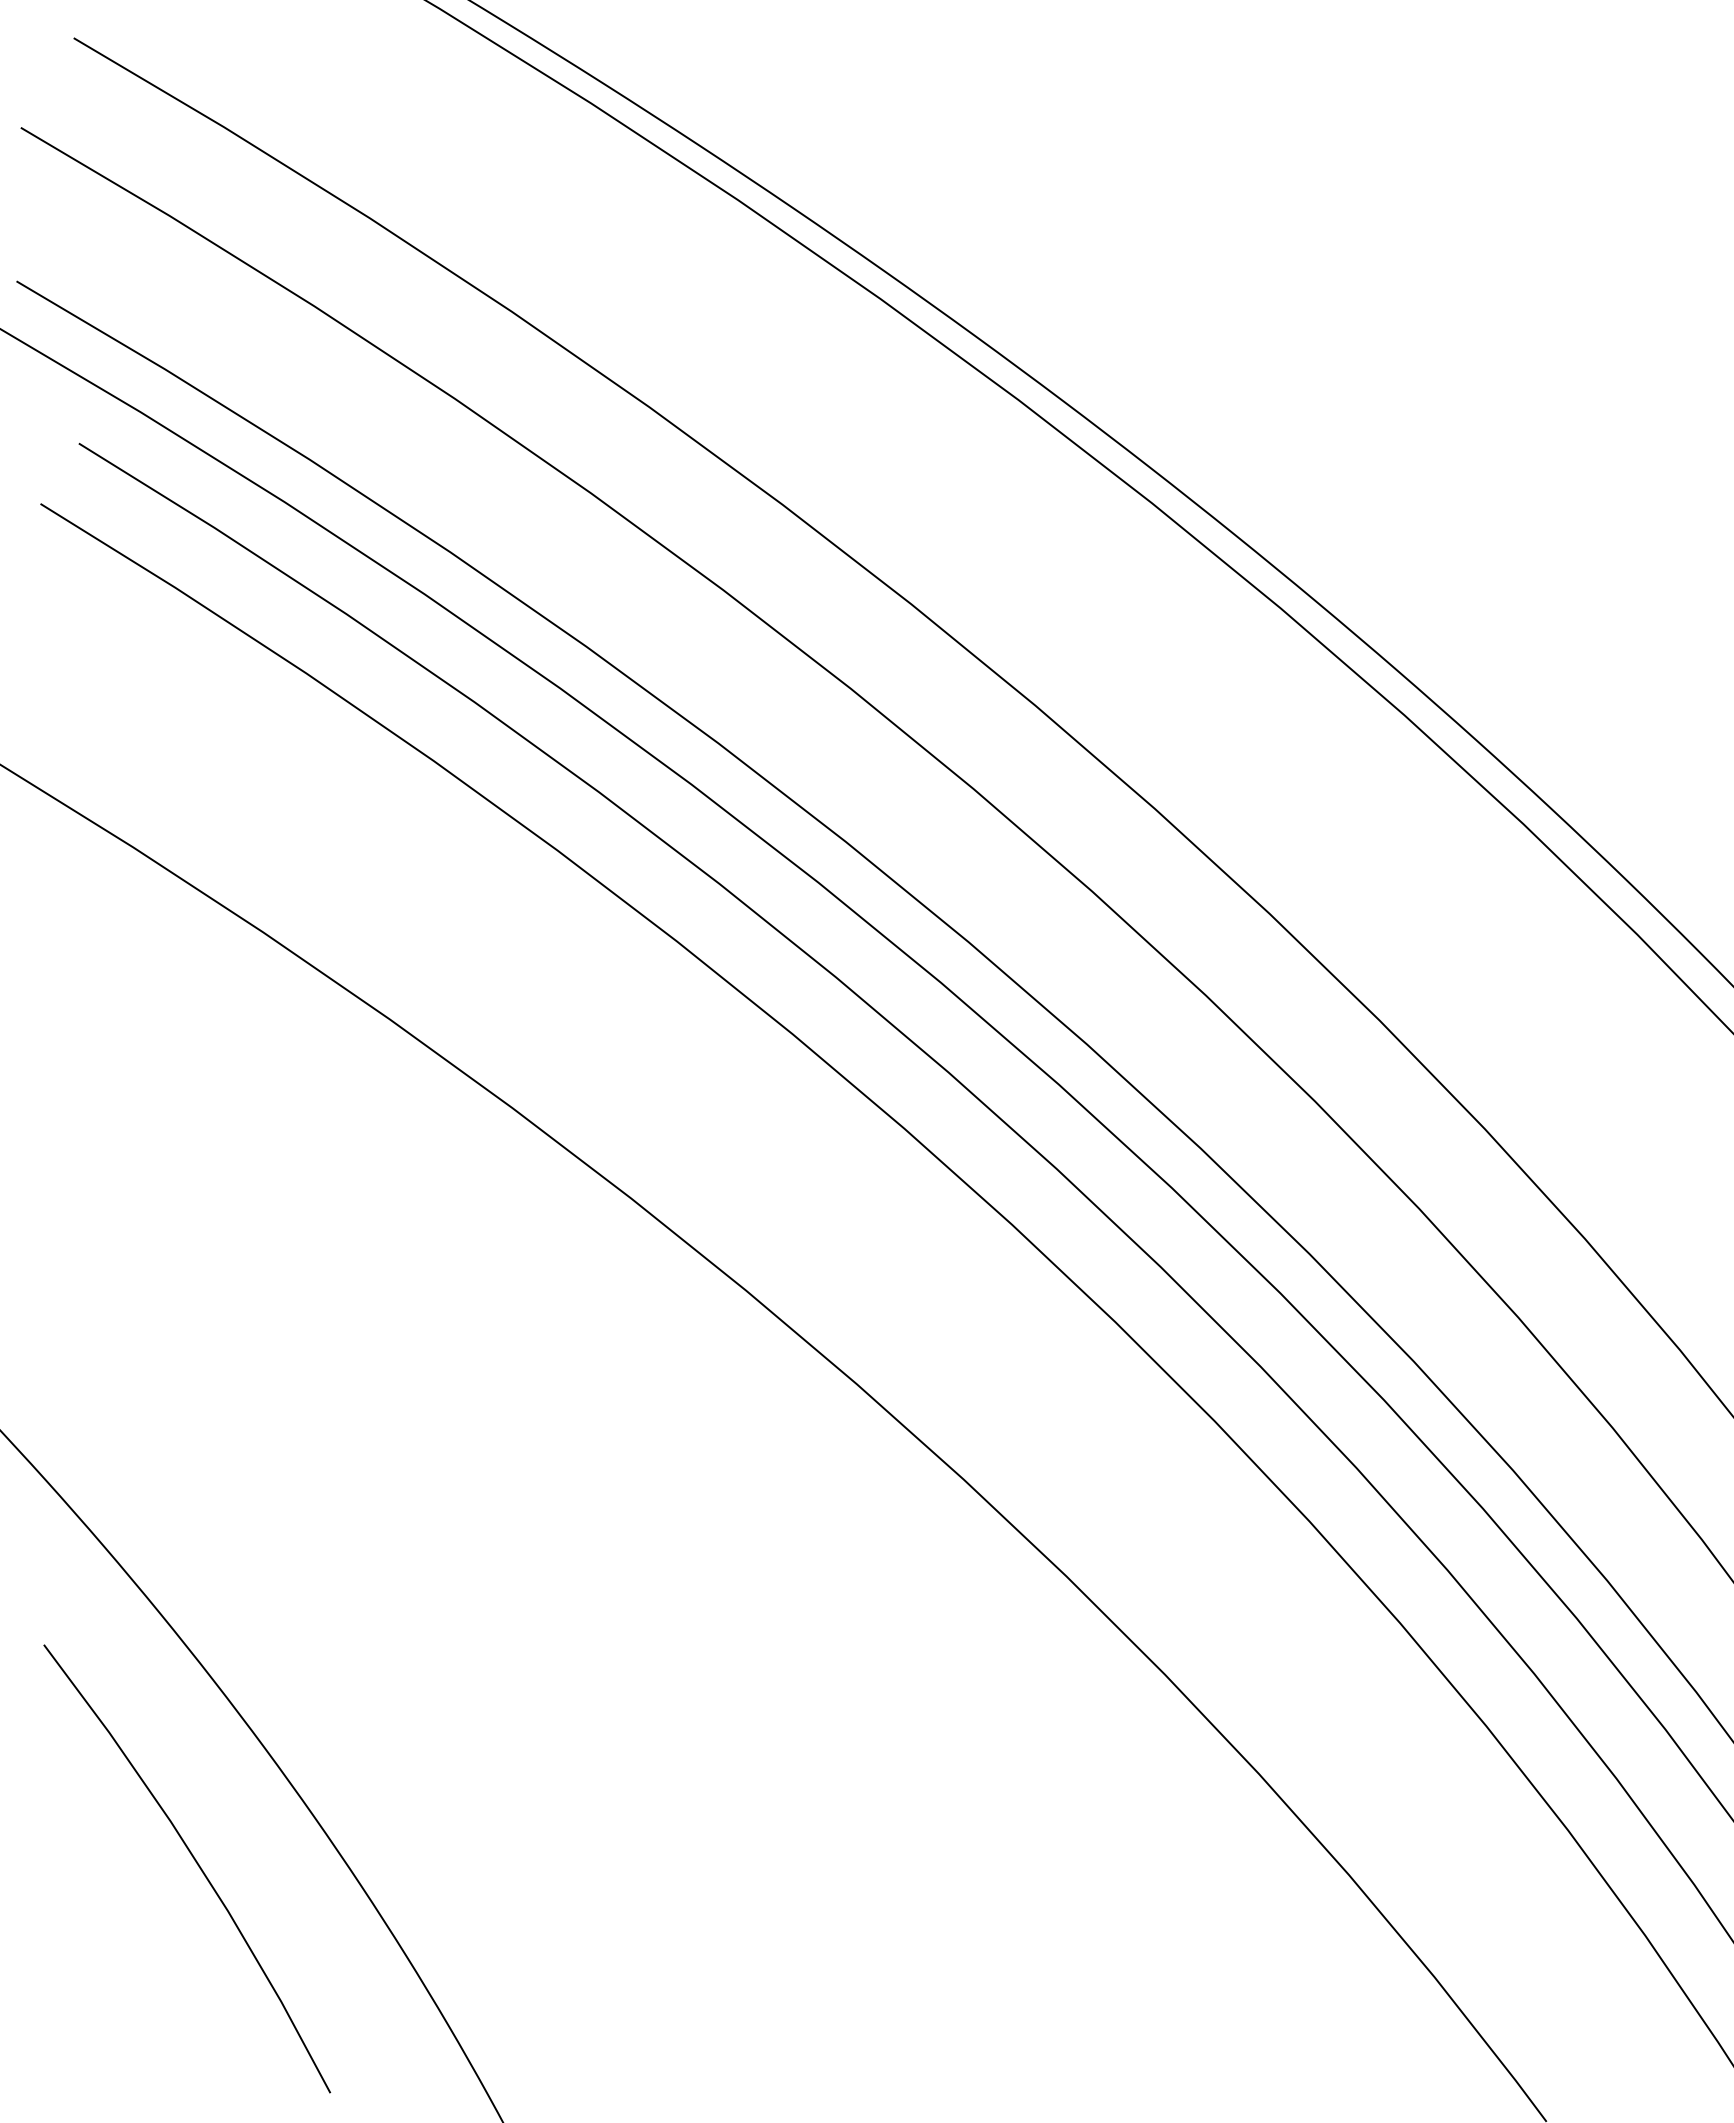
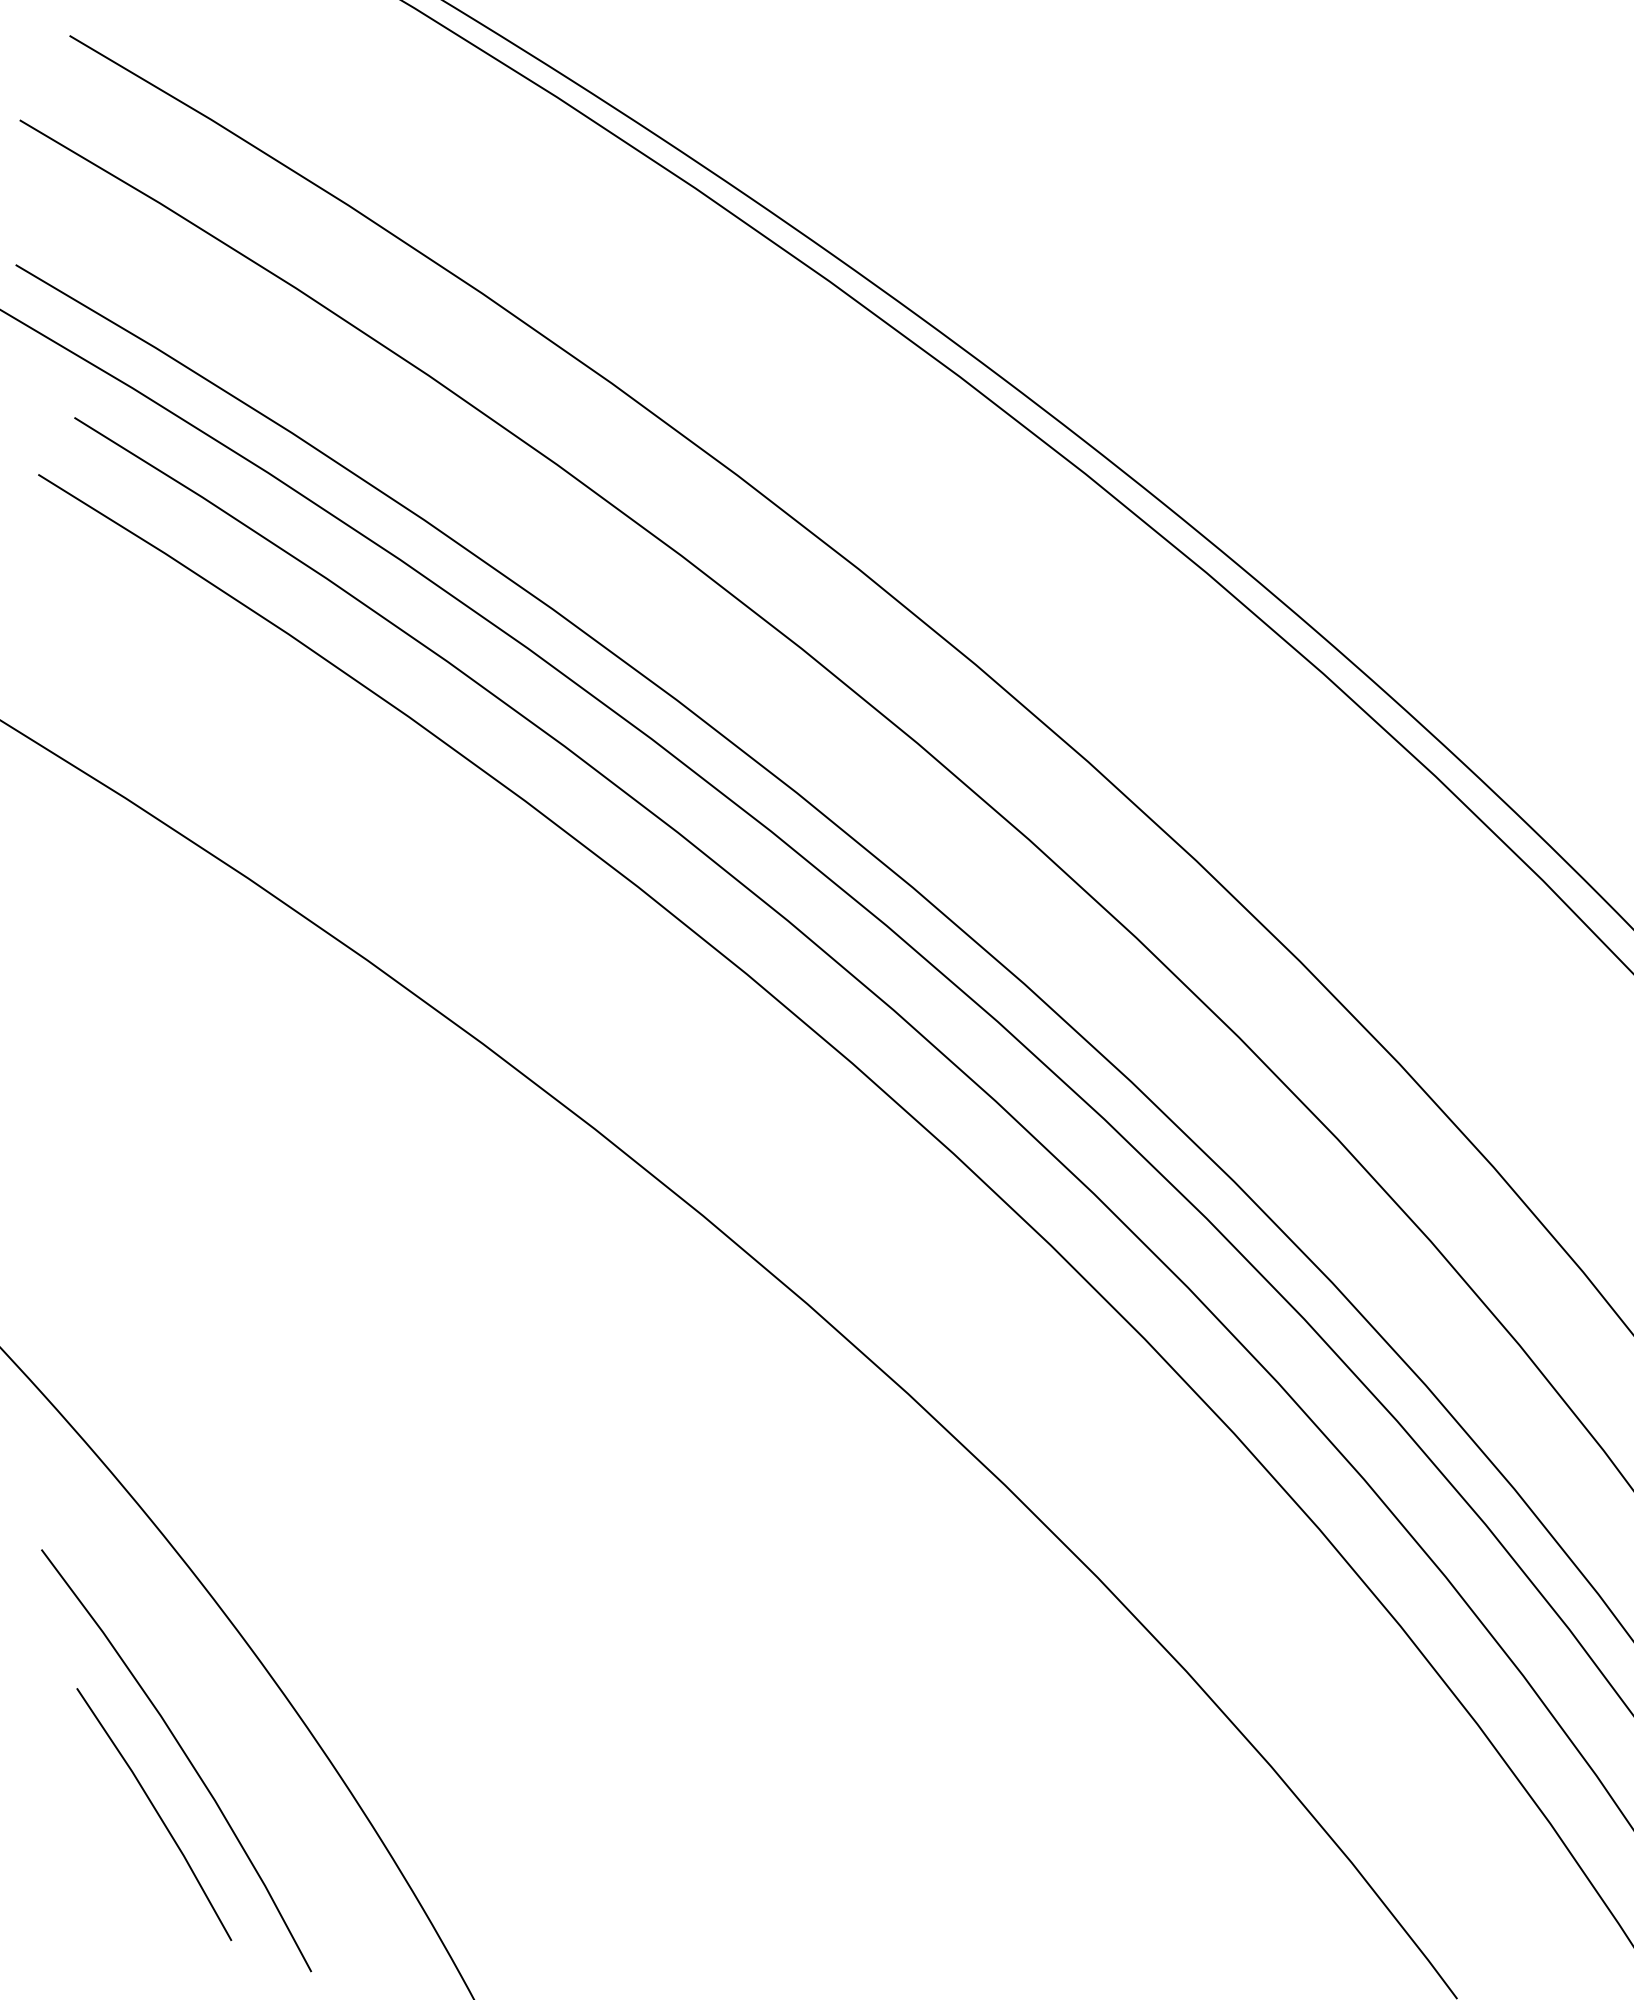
line: (165, 1923) -> (156, 1812), added

